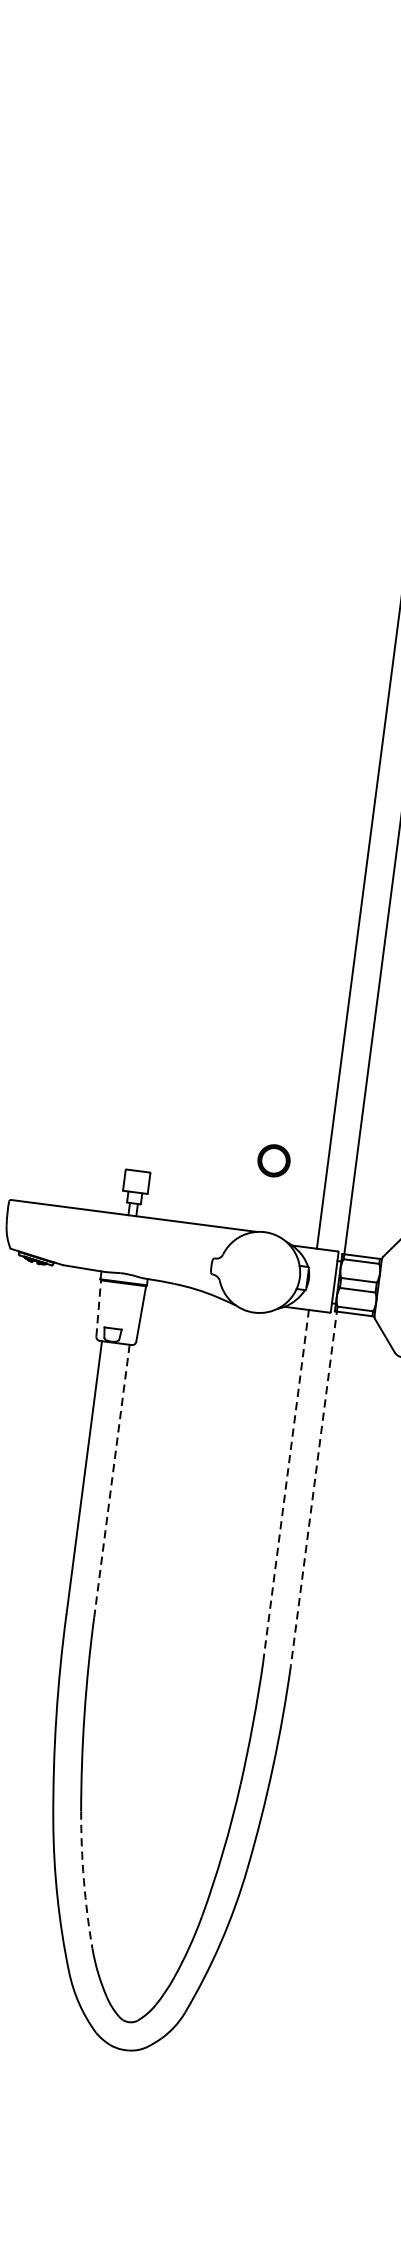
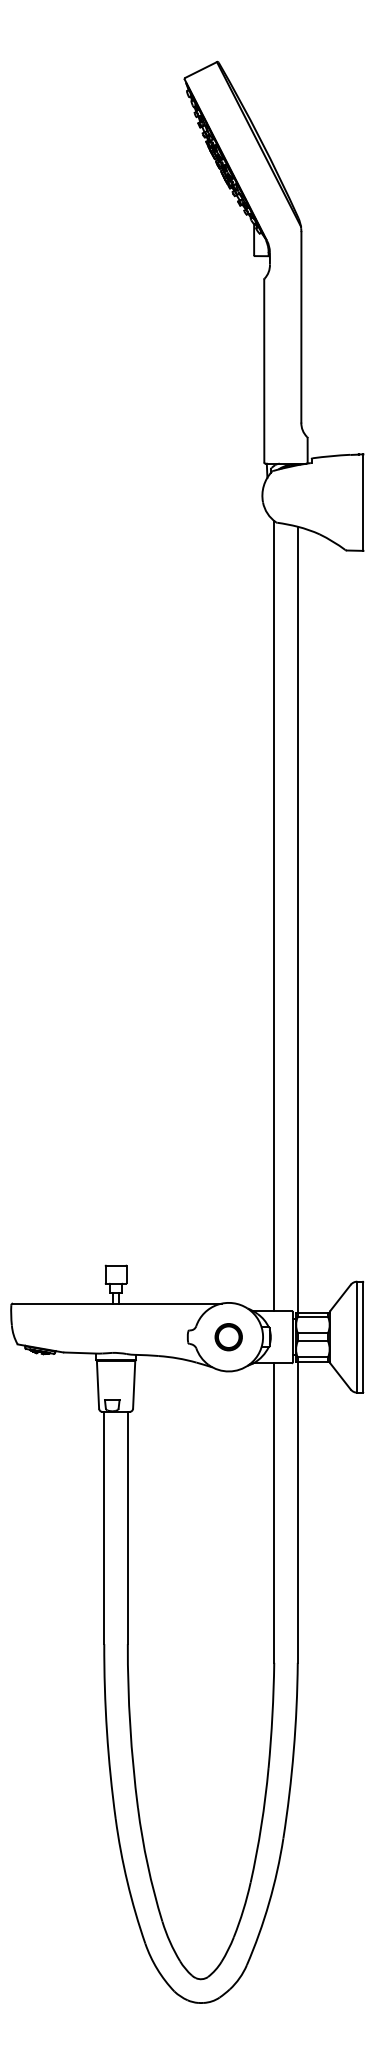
part: (273, 1161) -> (228, 1337), moved
line: (99, 1308) -> (98, 1384), dashed -> solid
line: (111, 1481) -> (127, 1528), dashed -> solid
line: (286, 1486) -> (274, 1513), dashed -> solid
line: (313, 1486) -> (297, 1510), dashed -> solid
arc: (83, 1880) -> (147, 1865), dashed -> solid

